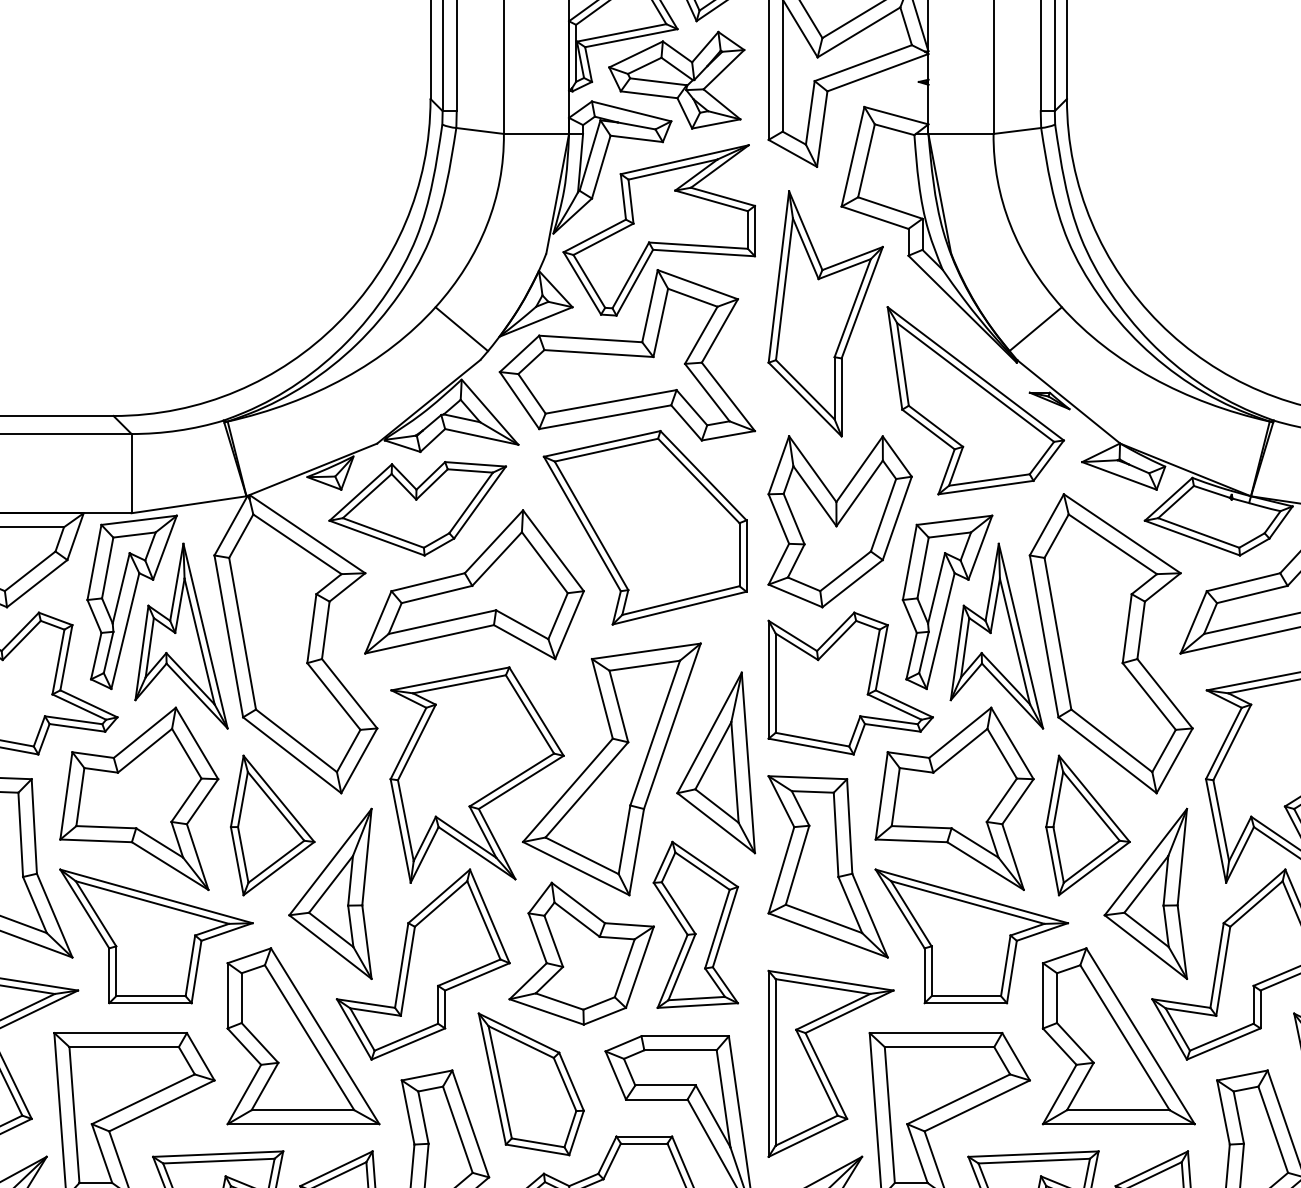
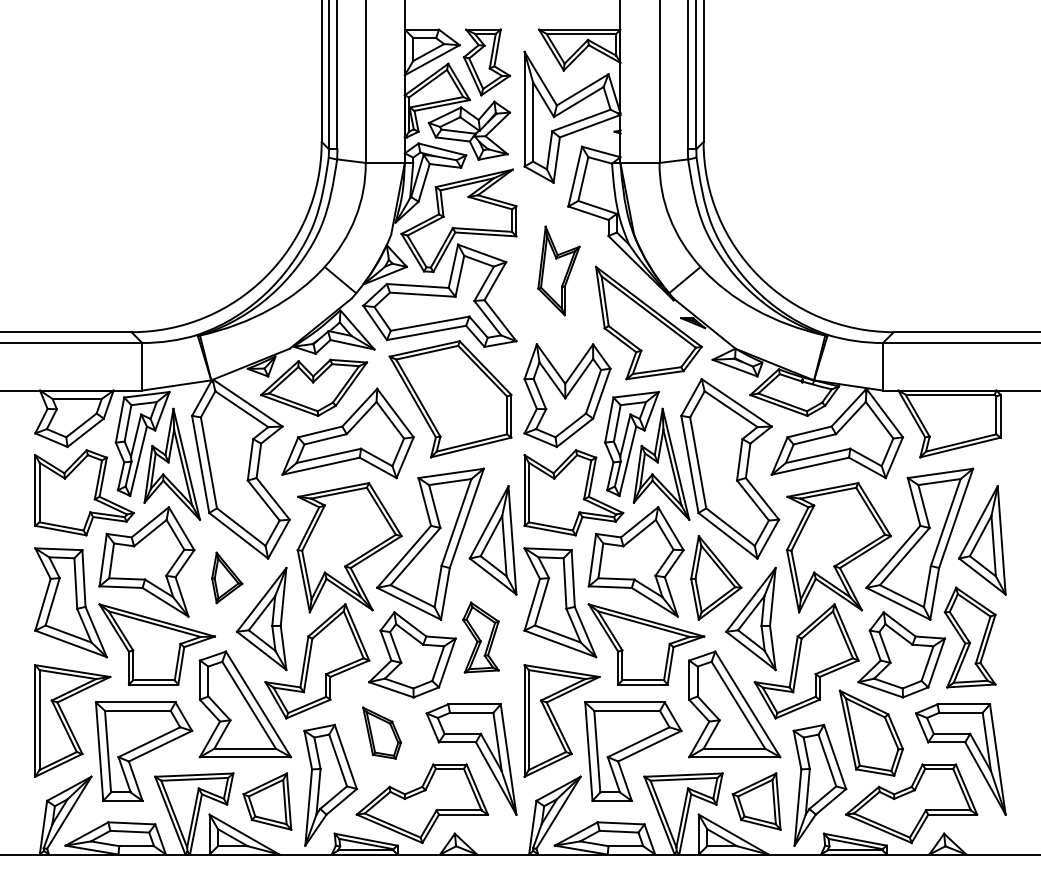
part: (825, 313) -> (558, 270), size x0.6
part: (273, 824) -> (227, 577), size x0.6
part: (695, 924) -> (480, 637), size x0.7
part: (530, 1083) -> (381, 732), size x0.6

